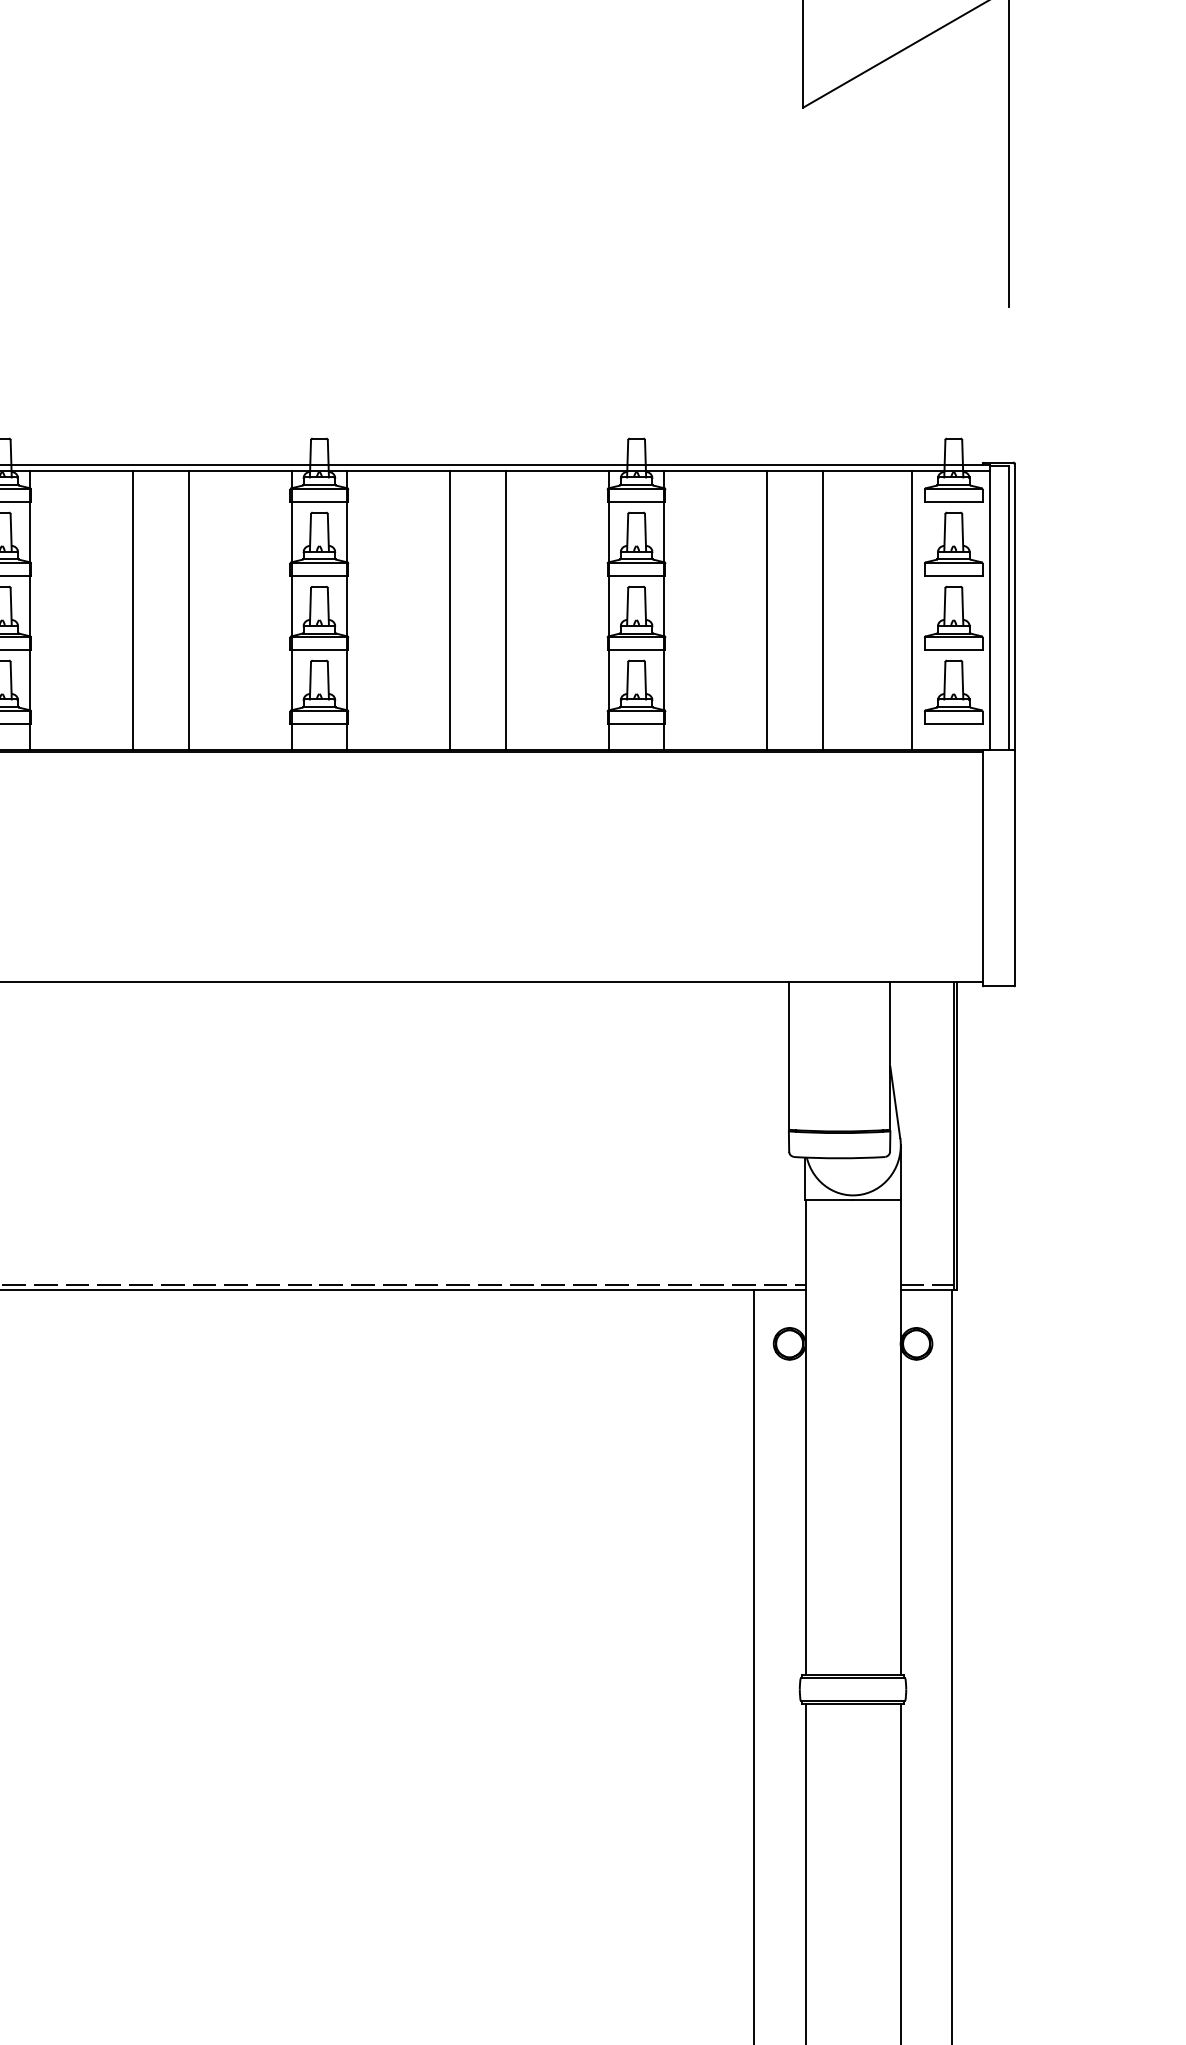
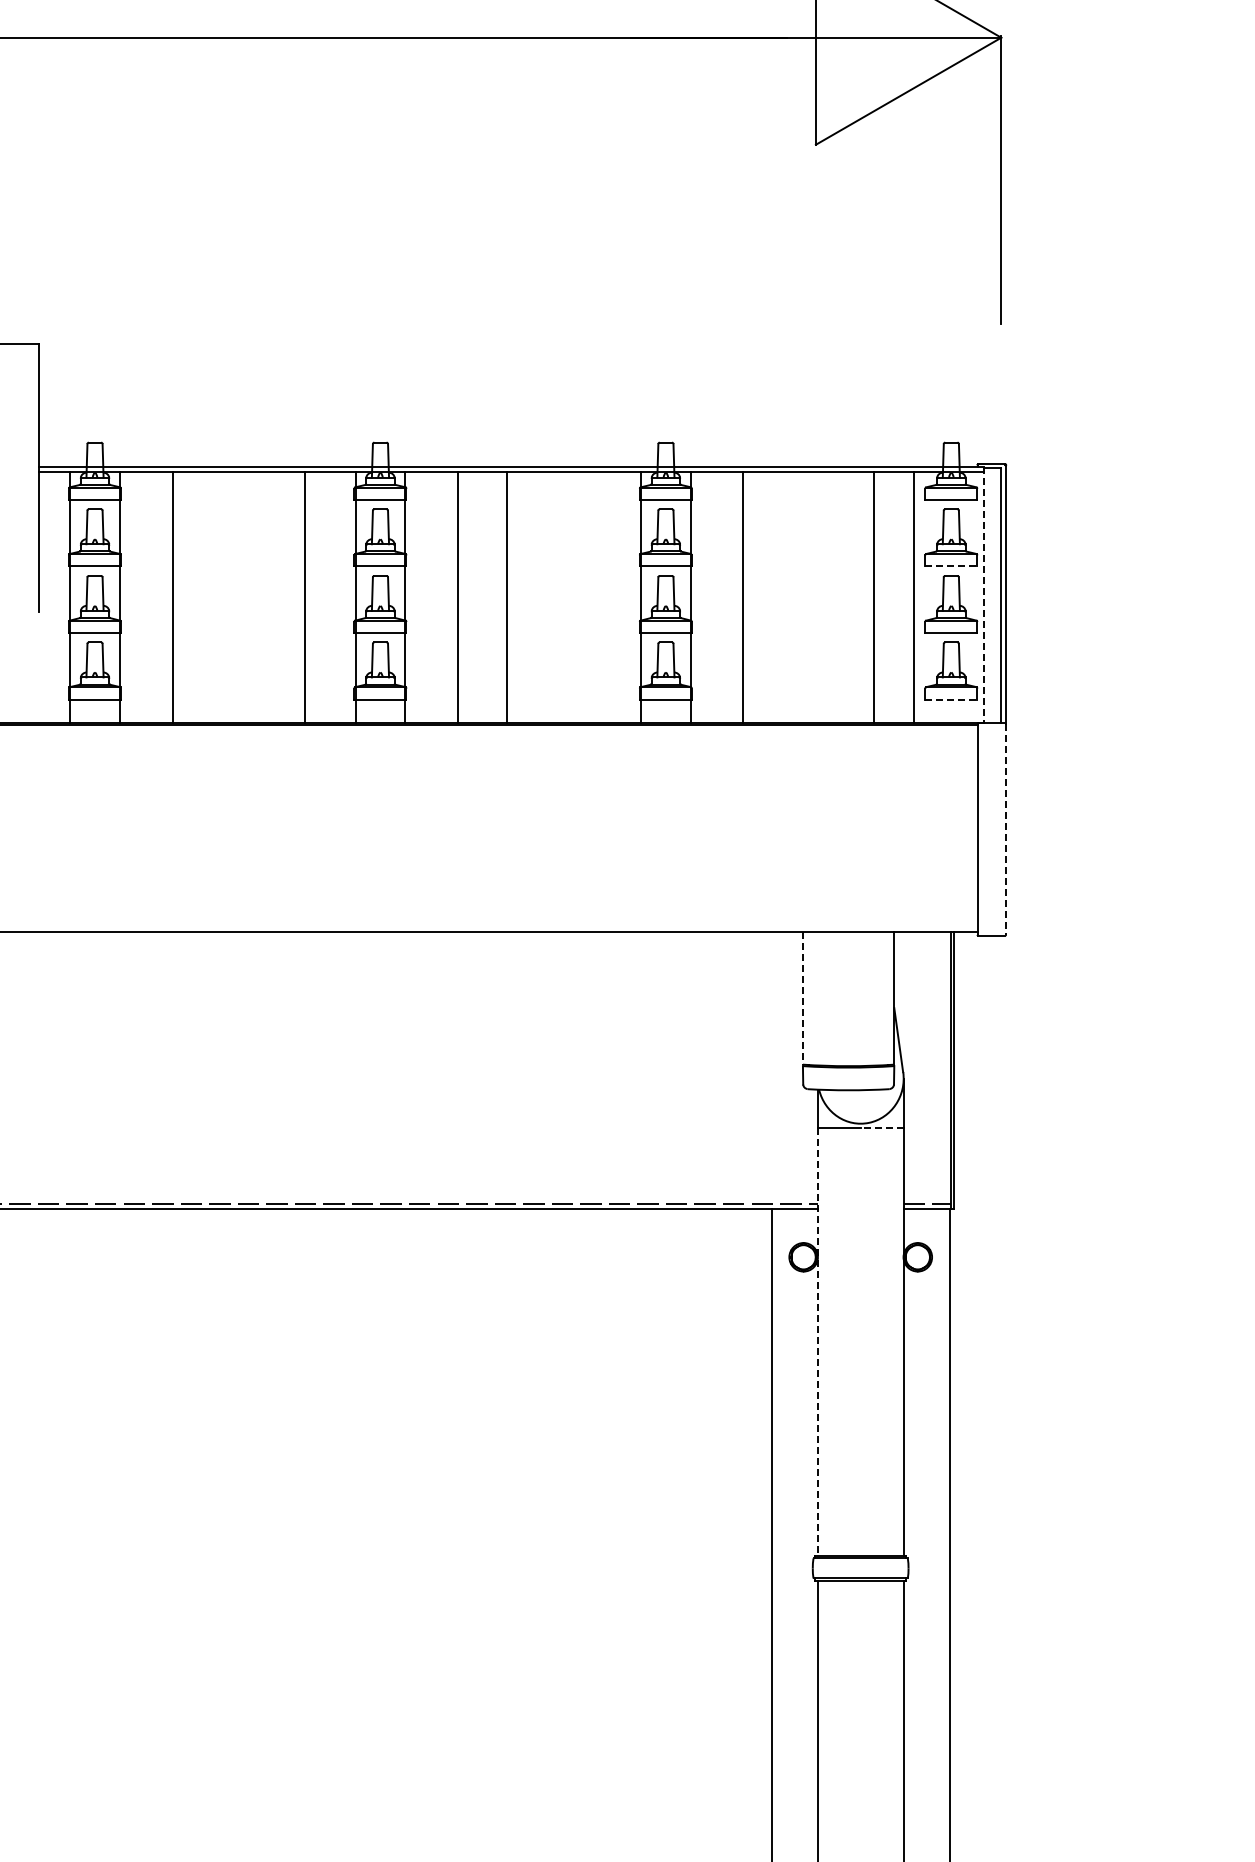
line: (953, 576) -> (951, 566), solid -> dashed
line: (990, 608) -> (984, 595), solid -> dashed
line: (132, 609) -> (172, 596), moved
line: (188, 609) -> (304, 596), moved
line: (450, 609) -> (458, 596), moved
line: (506, 609) -> (507, 596), moved
line: (767, 609) -> (742, 596), moved
line: (822, 609) -> (873, 596), moved
line: (953, 724) -> (951, 699), solid -> dashed
line: (1015, 868) -> (1006, 829), solid -> dashed
line: (788, 1056) -> (802, 998), solid -> dashed
line: (876, 1200) -> (881, 1128), solid -> dashed
line: (805, 1437) -> (817, 1341), solid -> dashed

